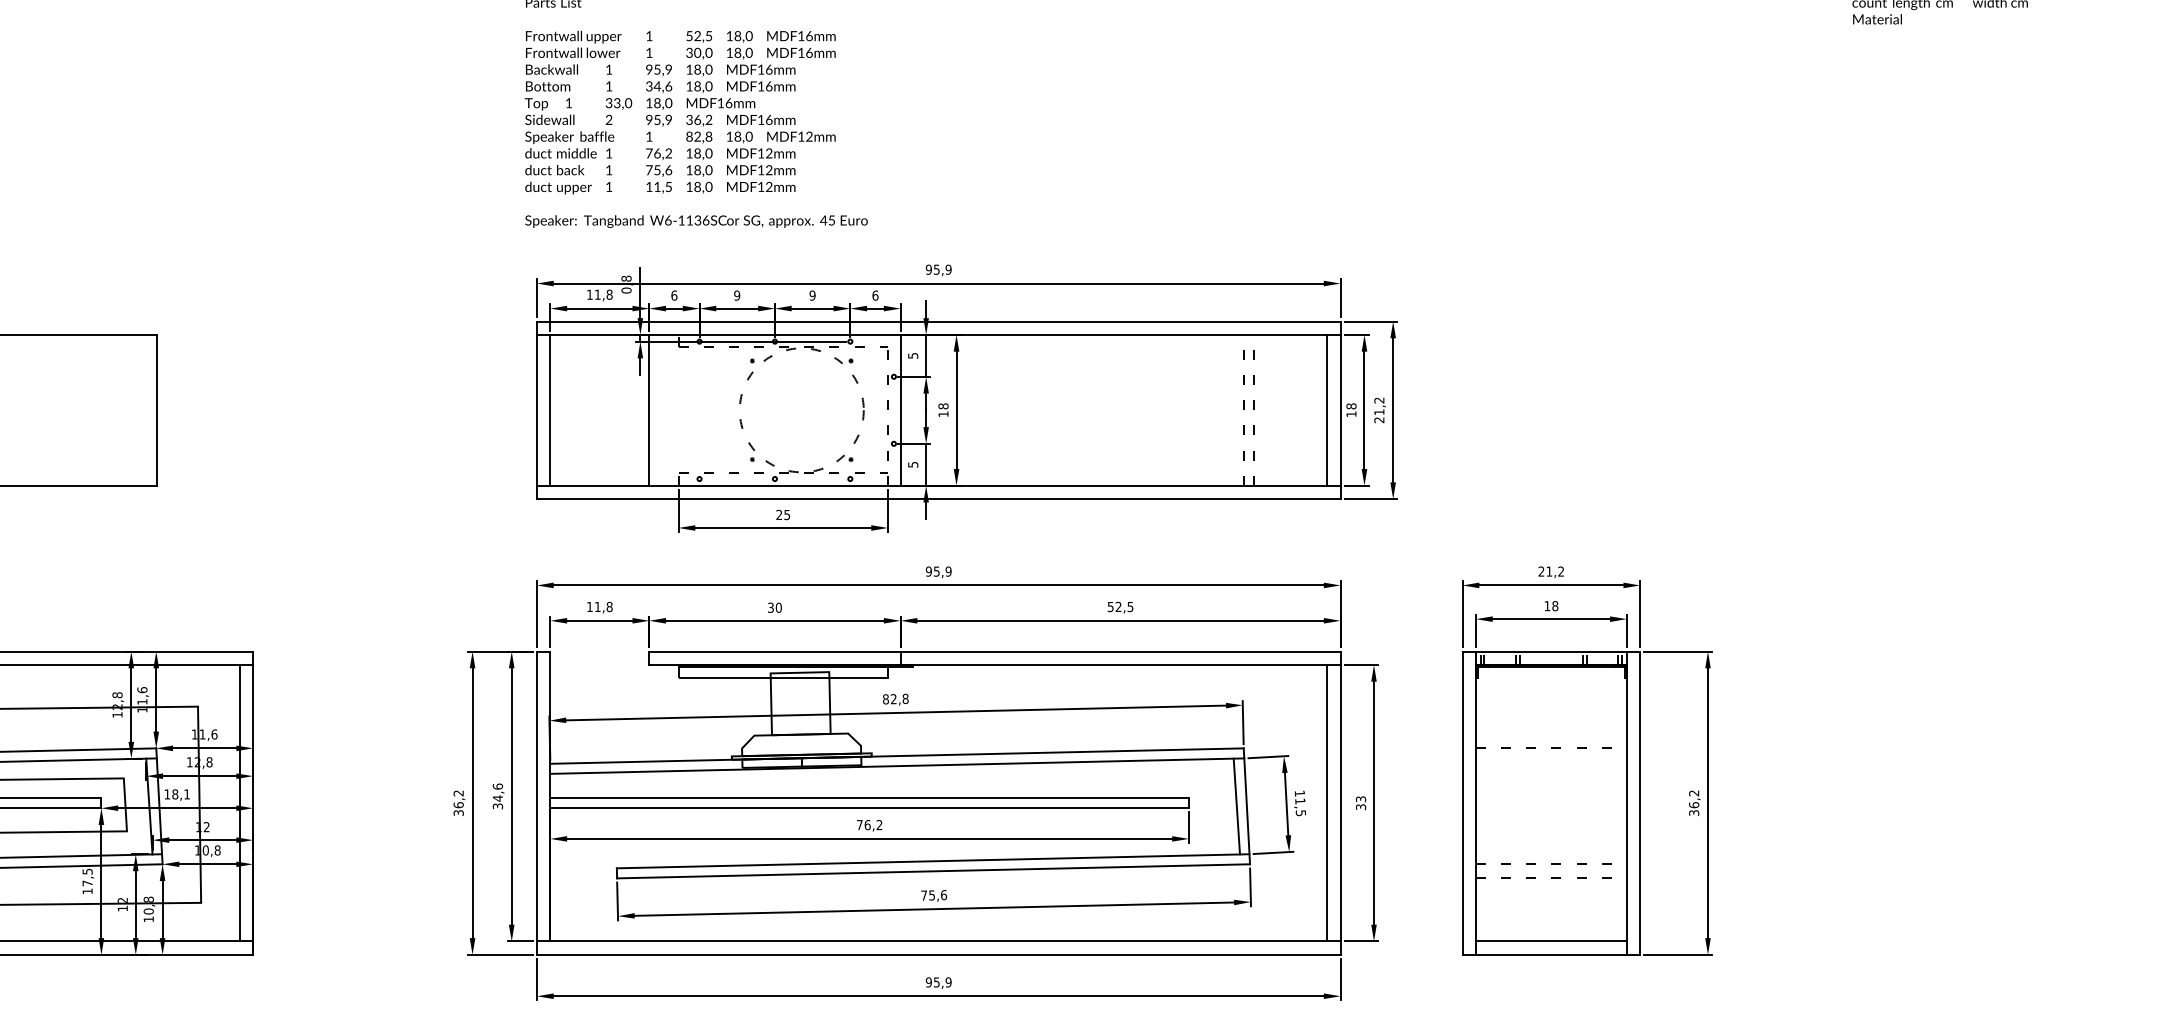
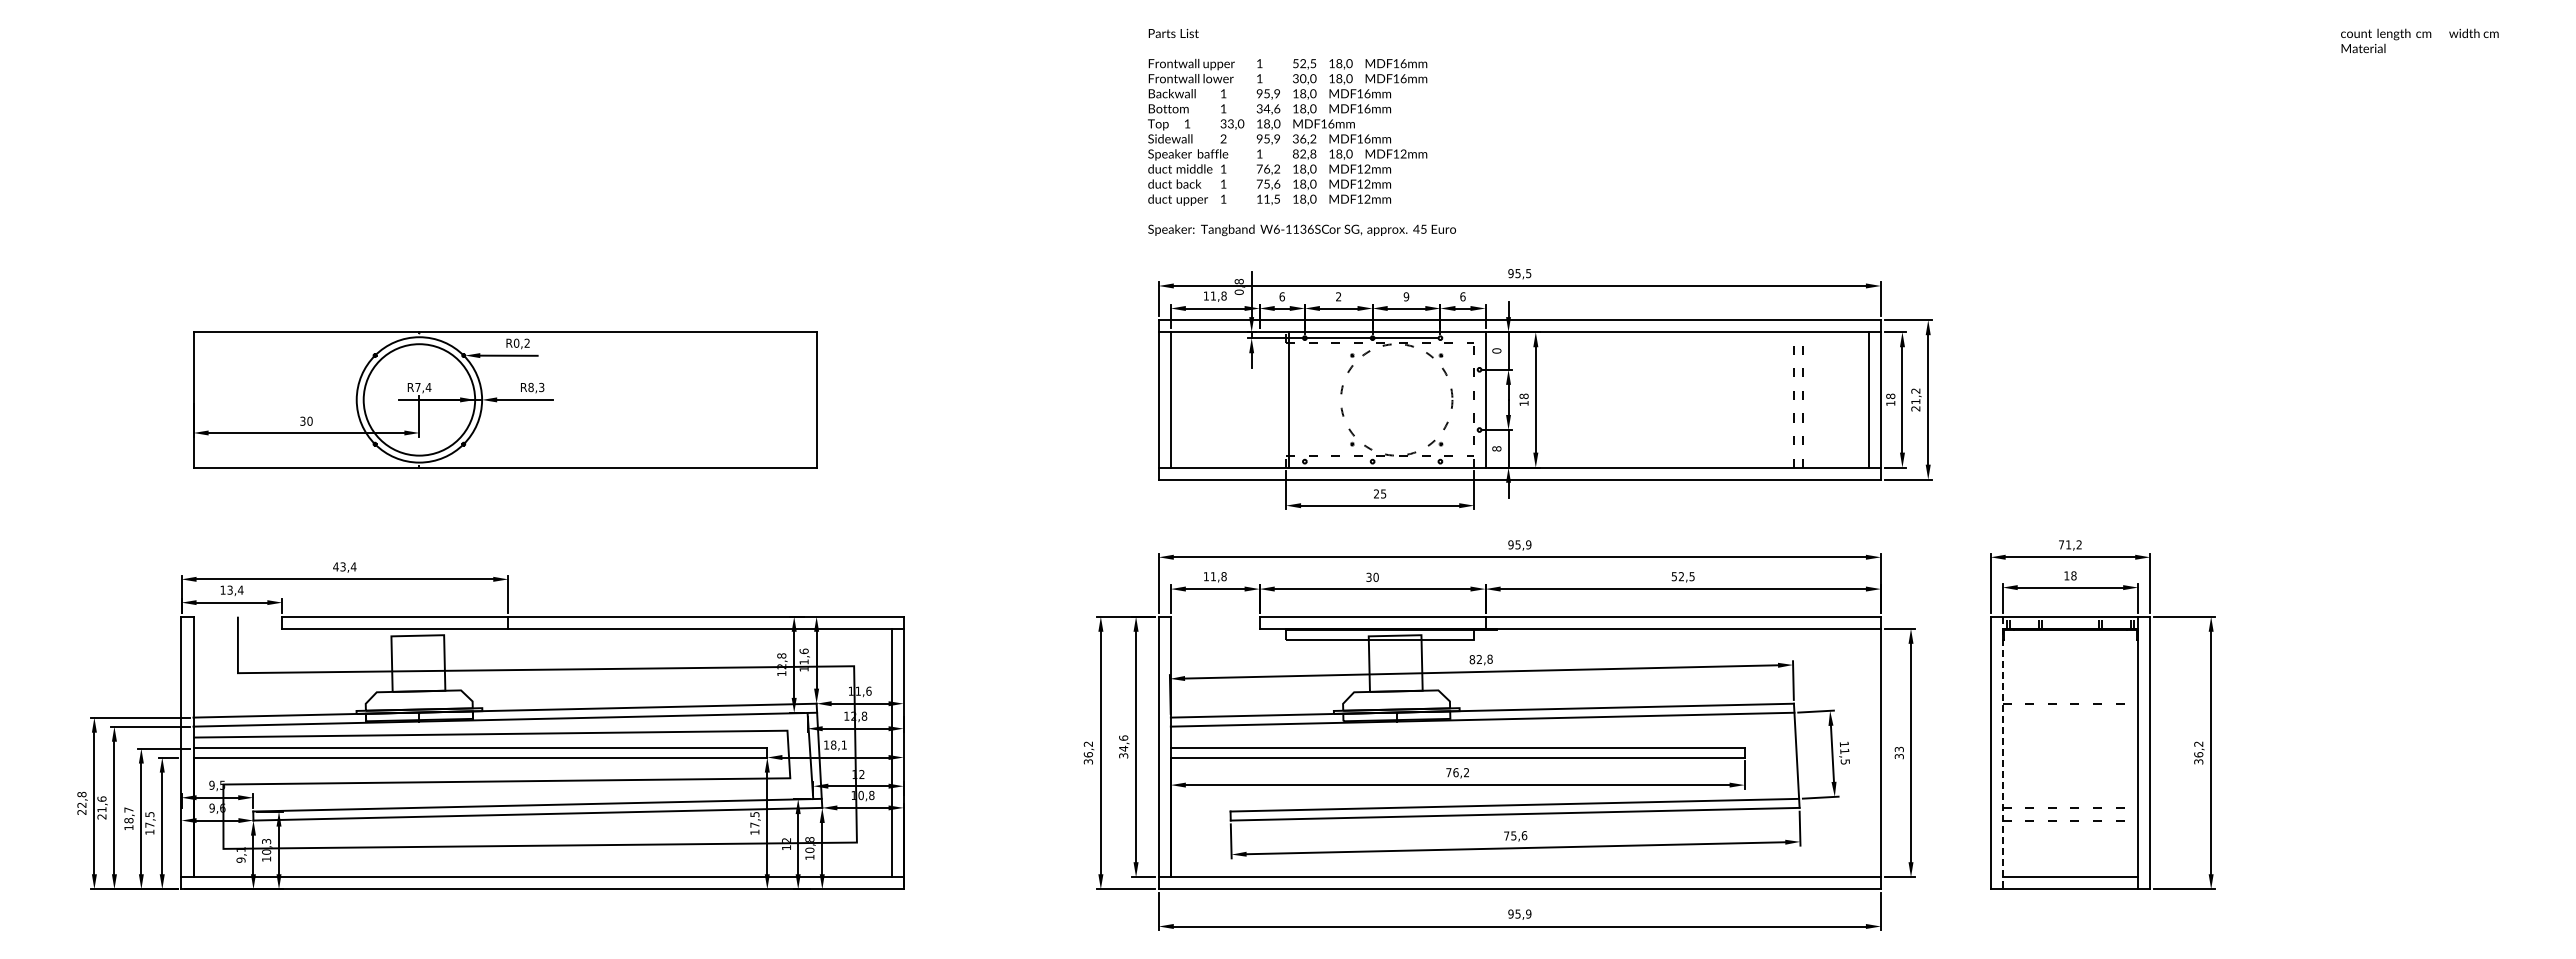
text: (948, 269) -> (1528, 273), 95,9 -> 95,5
text: (736, 295) -> (1338, 296), 9 -> 2
text: (912, 355) -> (1496, 350), 5 -> 0
line: (649, 409) -> (1288, 399), moved
text: (912, 464) -> (1496, 448), 5 -> 8
text: (1541, 571) -> (2061, 544), 21,2 -> 71,2
line: (1326, 802) -> (1868, 752), removed
line: (1475, 803) -> (2002, 753), solid -> dashed
line: (1236, 805) -> (1787, 755), removed

